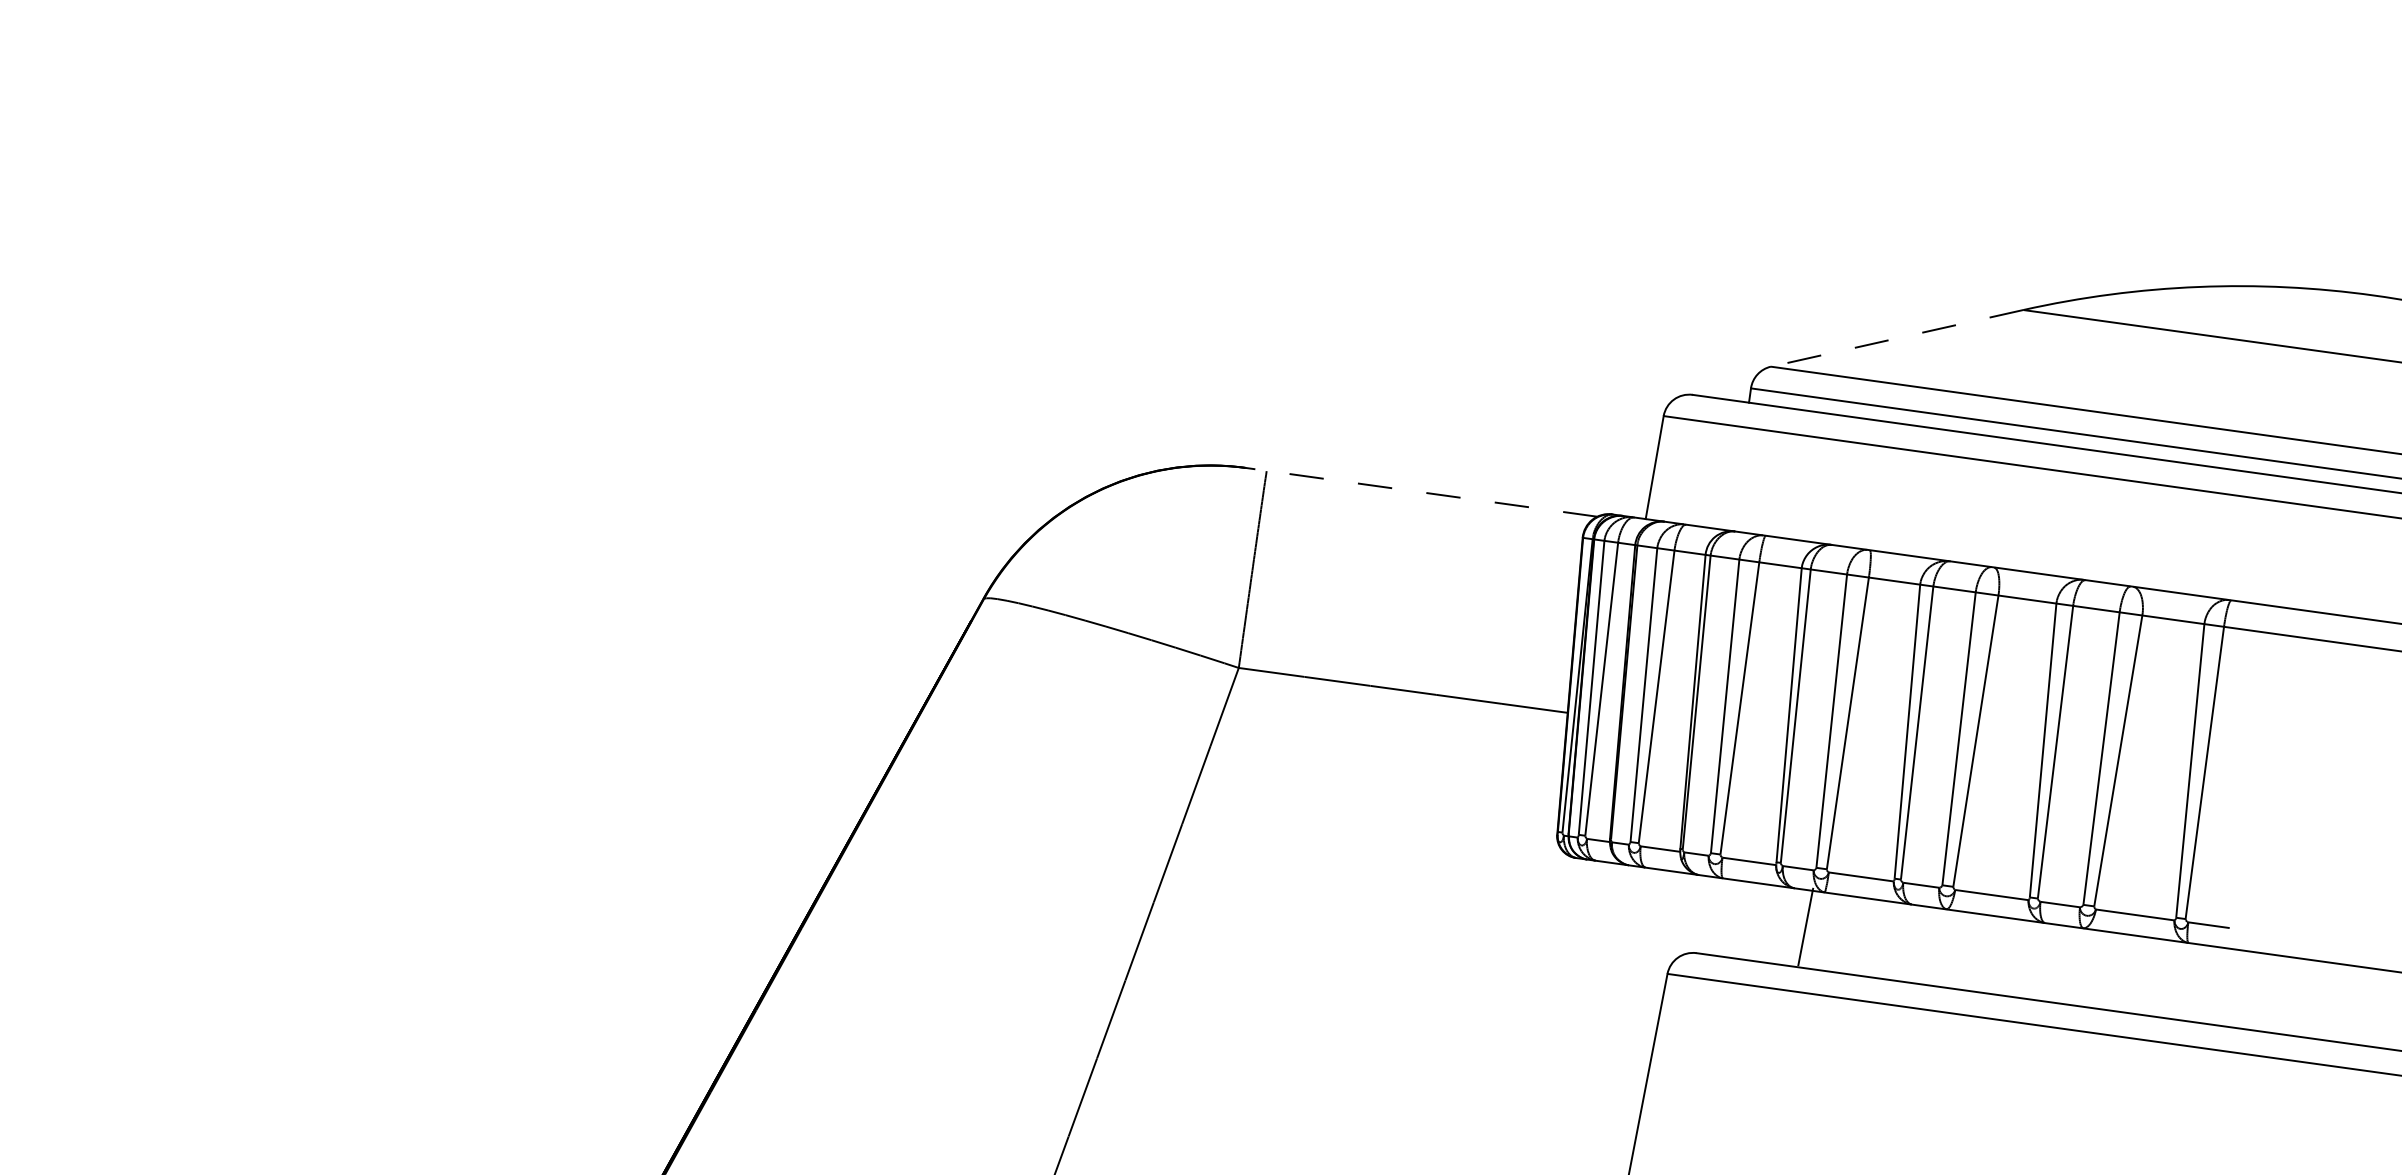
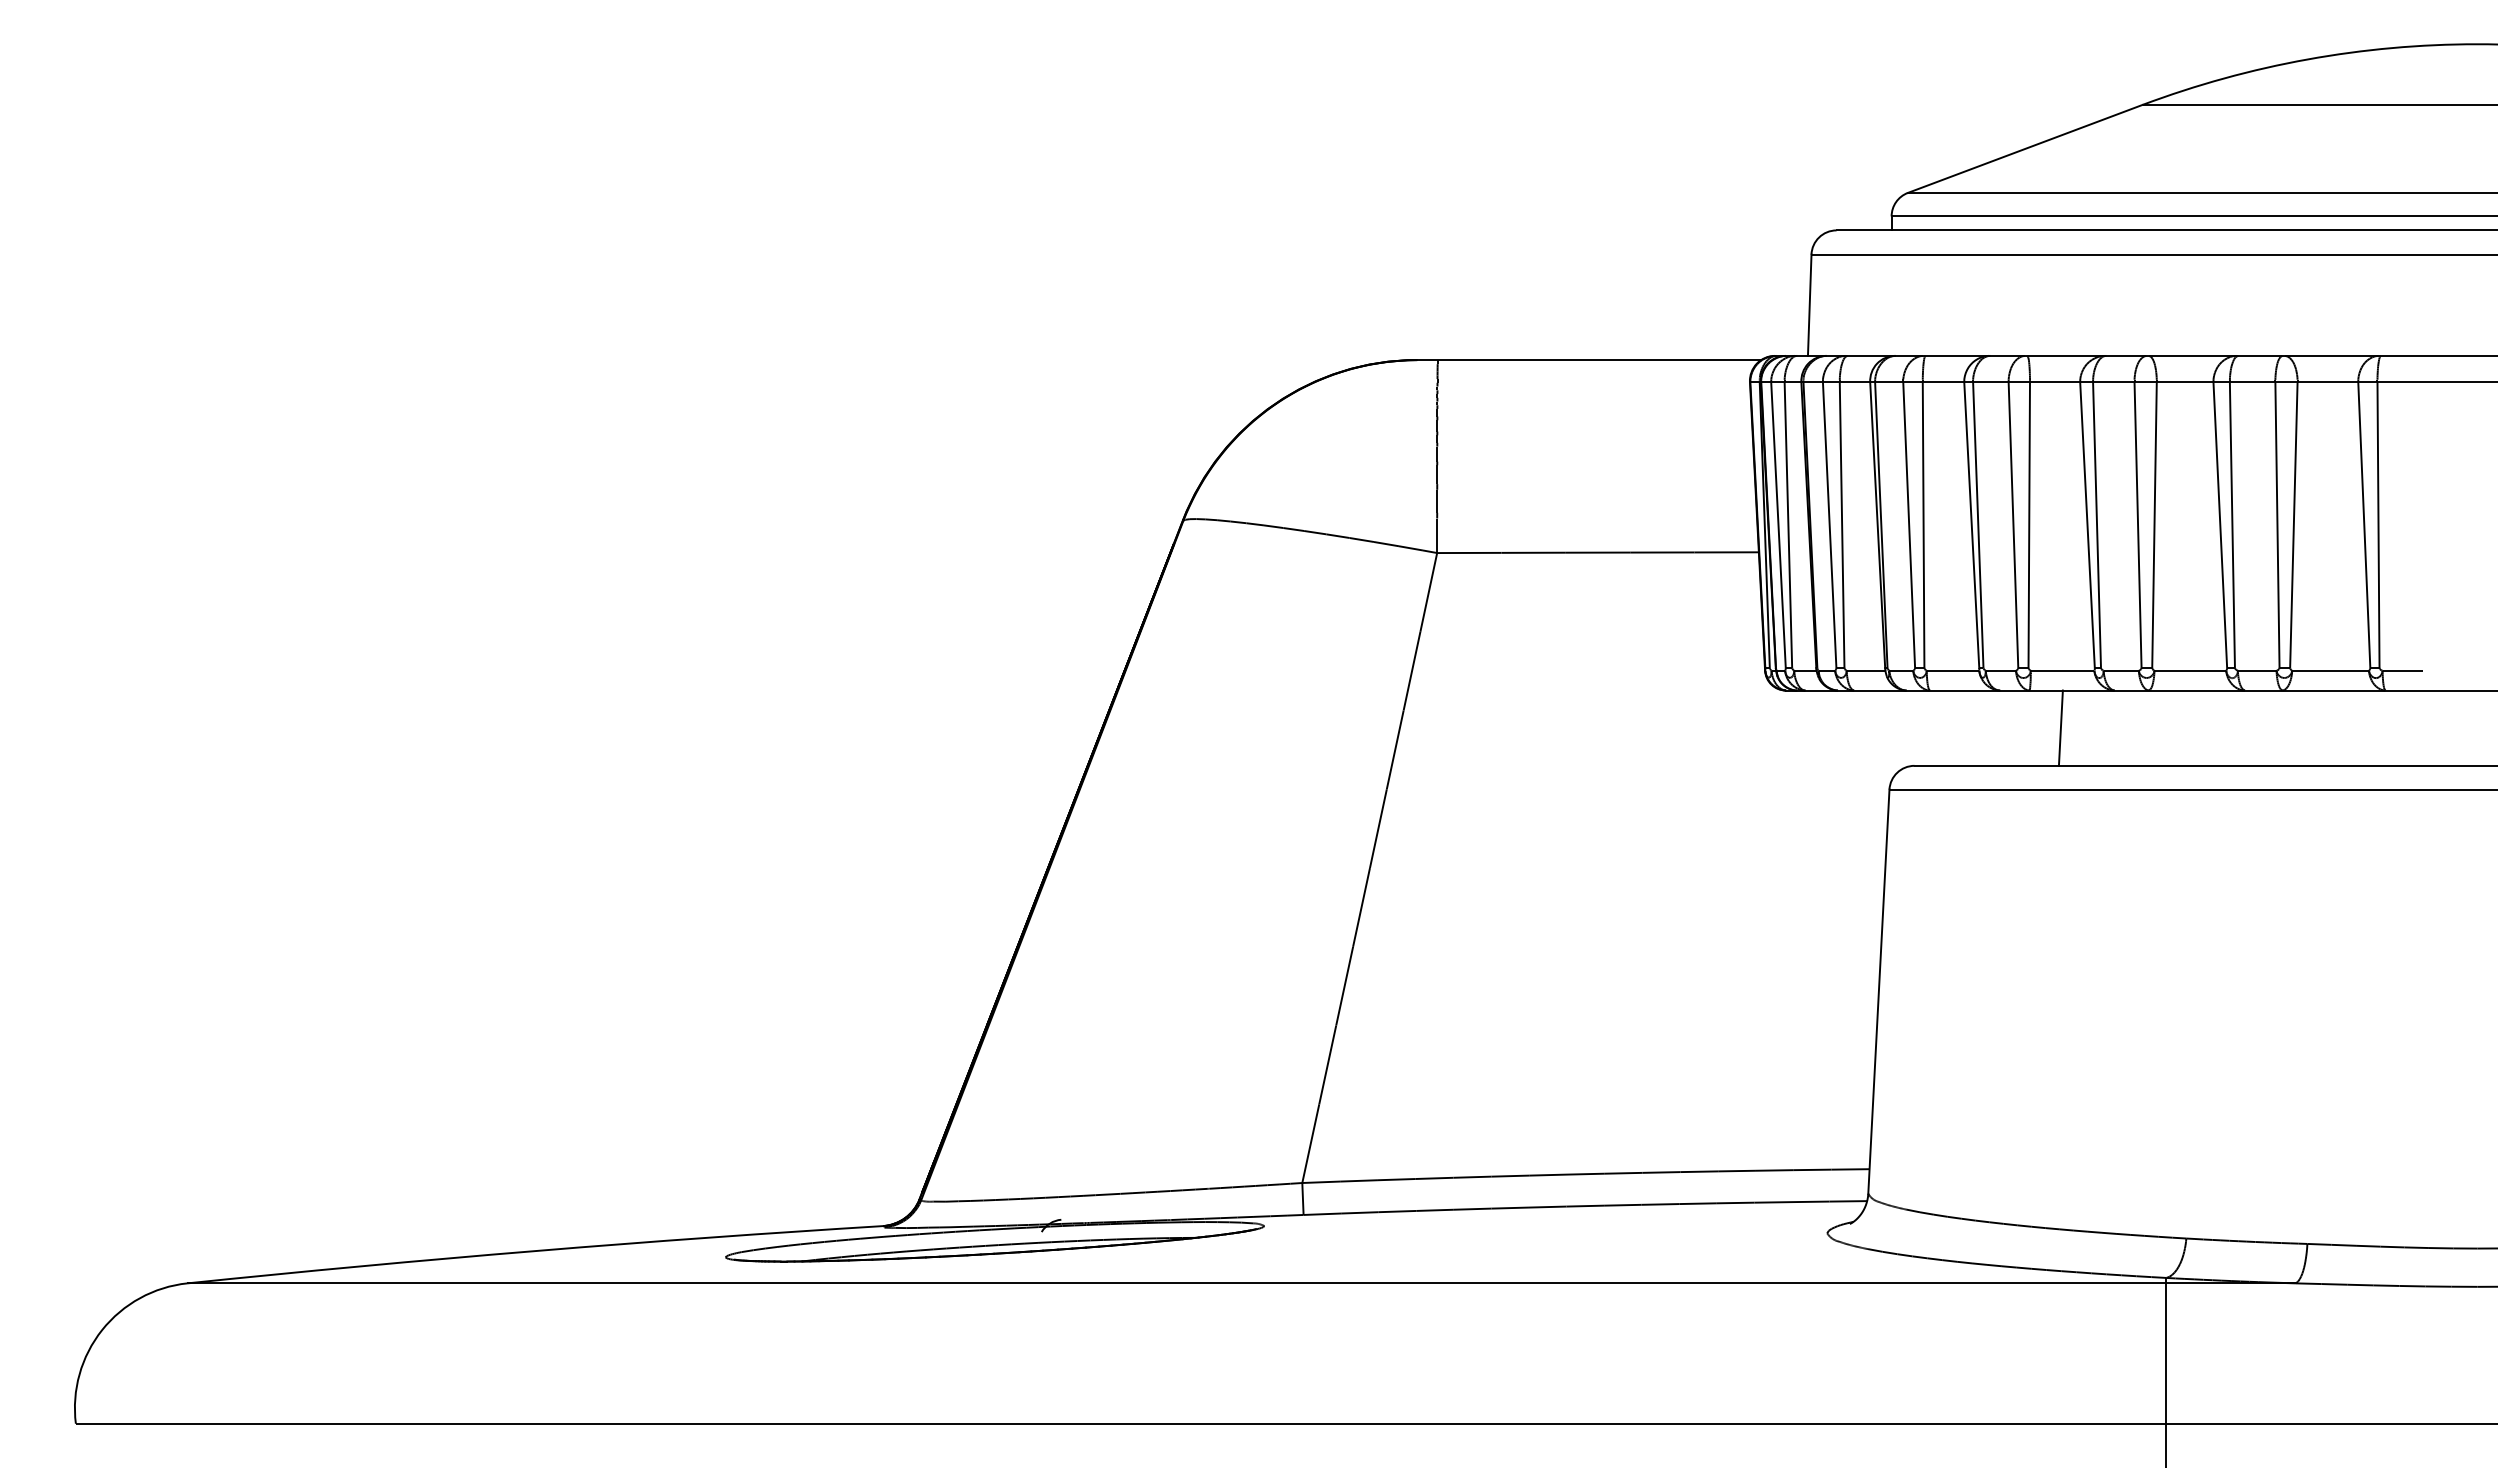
line: (1896, 338) -> (2024, 149), dashed -> solid
line: (1420, 492) -> (1588, 360), dashed -> solid
line: (1805, 926) -> (2060, 727), moved

